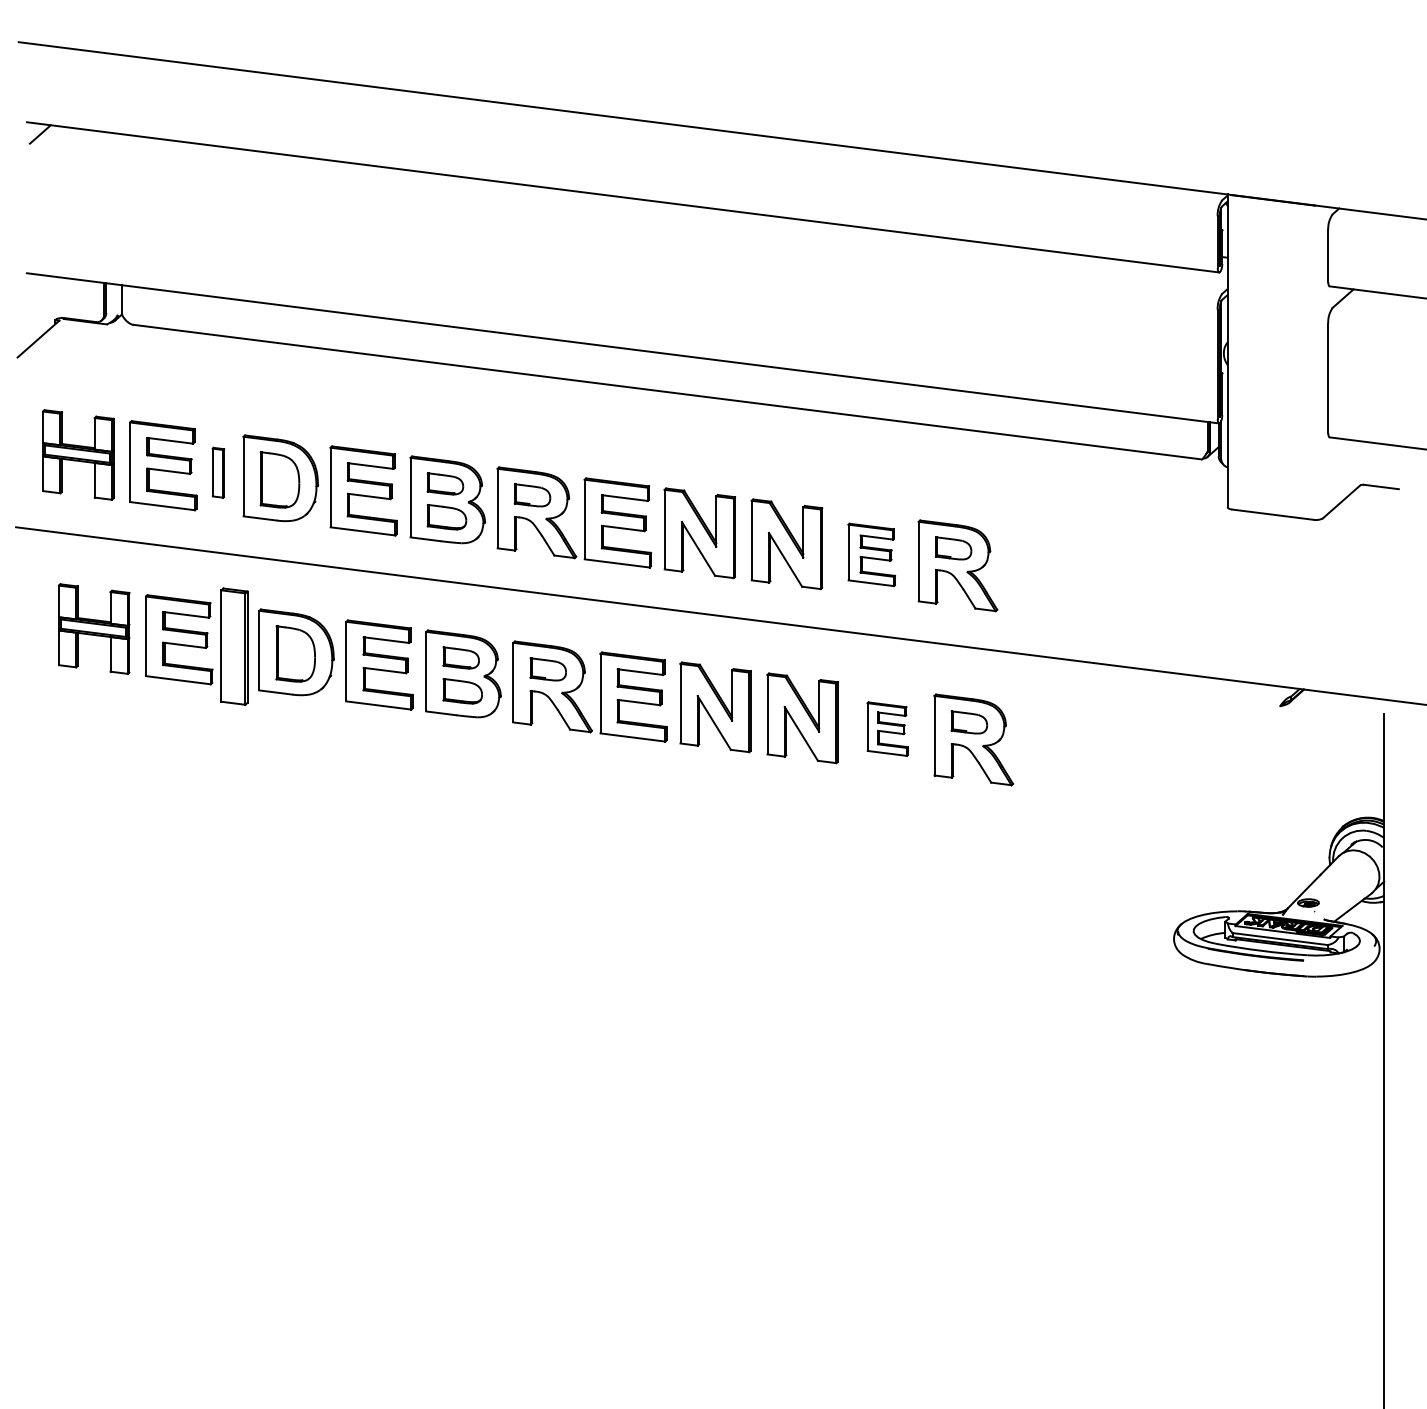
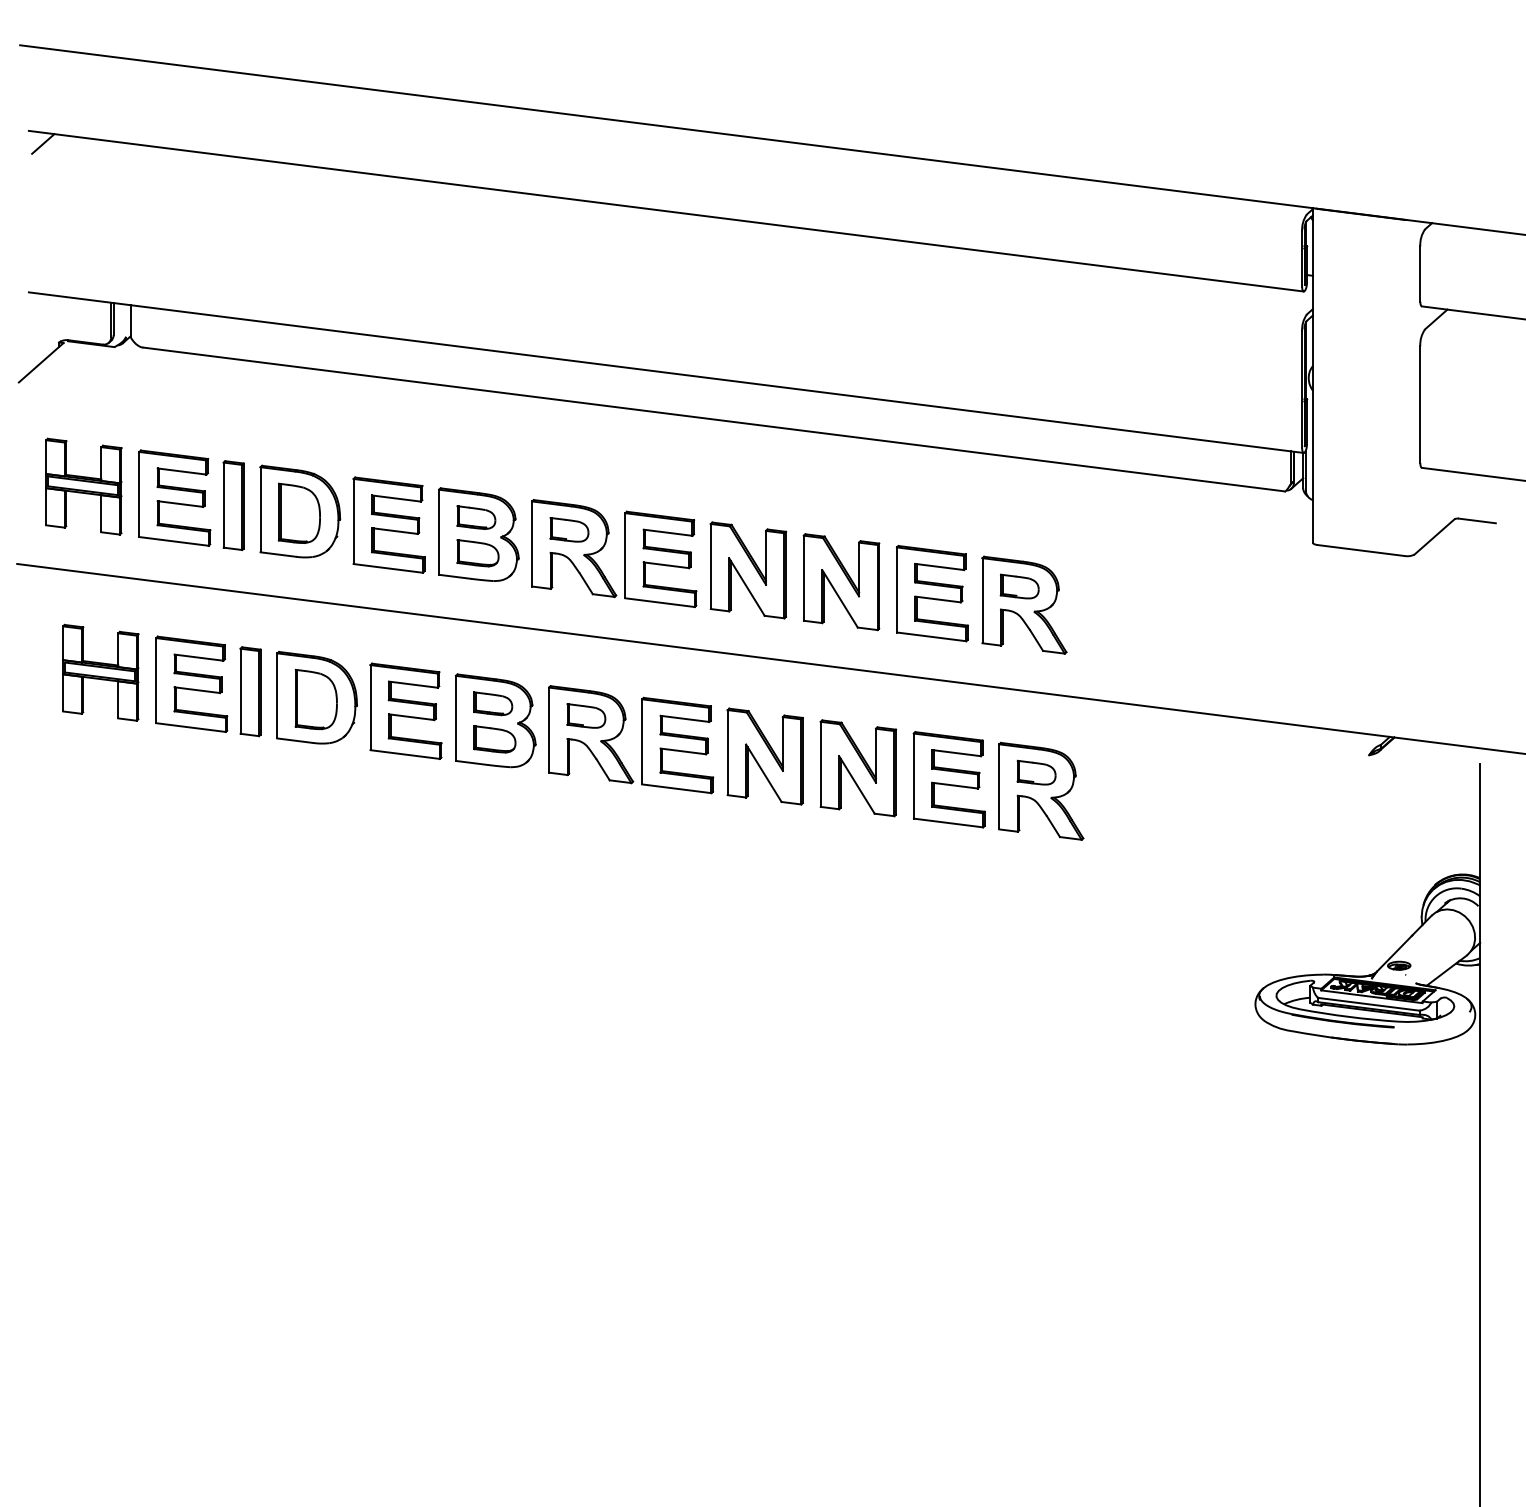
part: (218, 472) -> (233, 505), size x1.67
part: (871, 554) -> (931, 593), size x1.43
part: (234, 646) -> (250, 691), size x0.71
part: (886, 728) -> (948, 779), size x1.67

